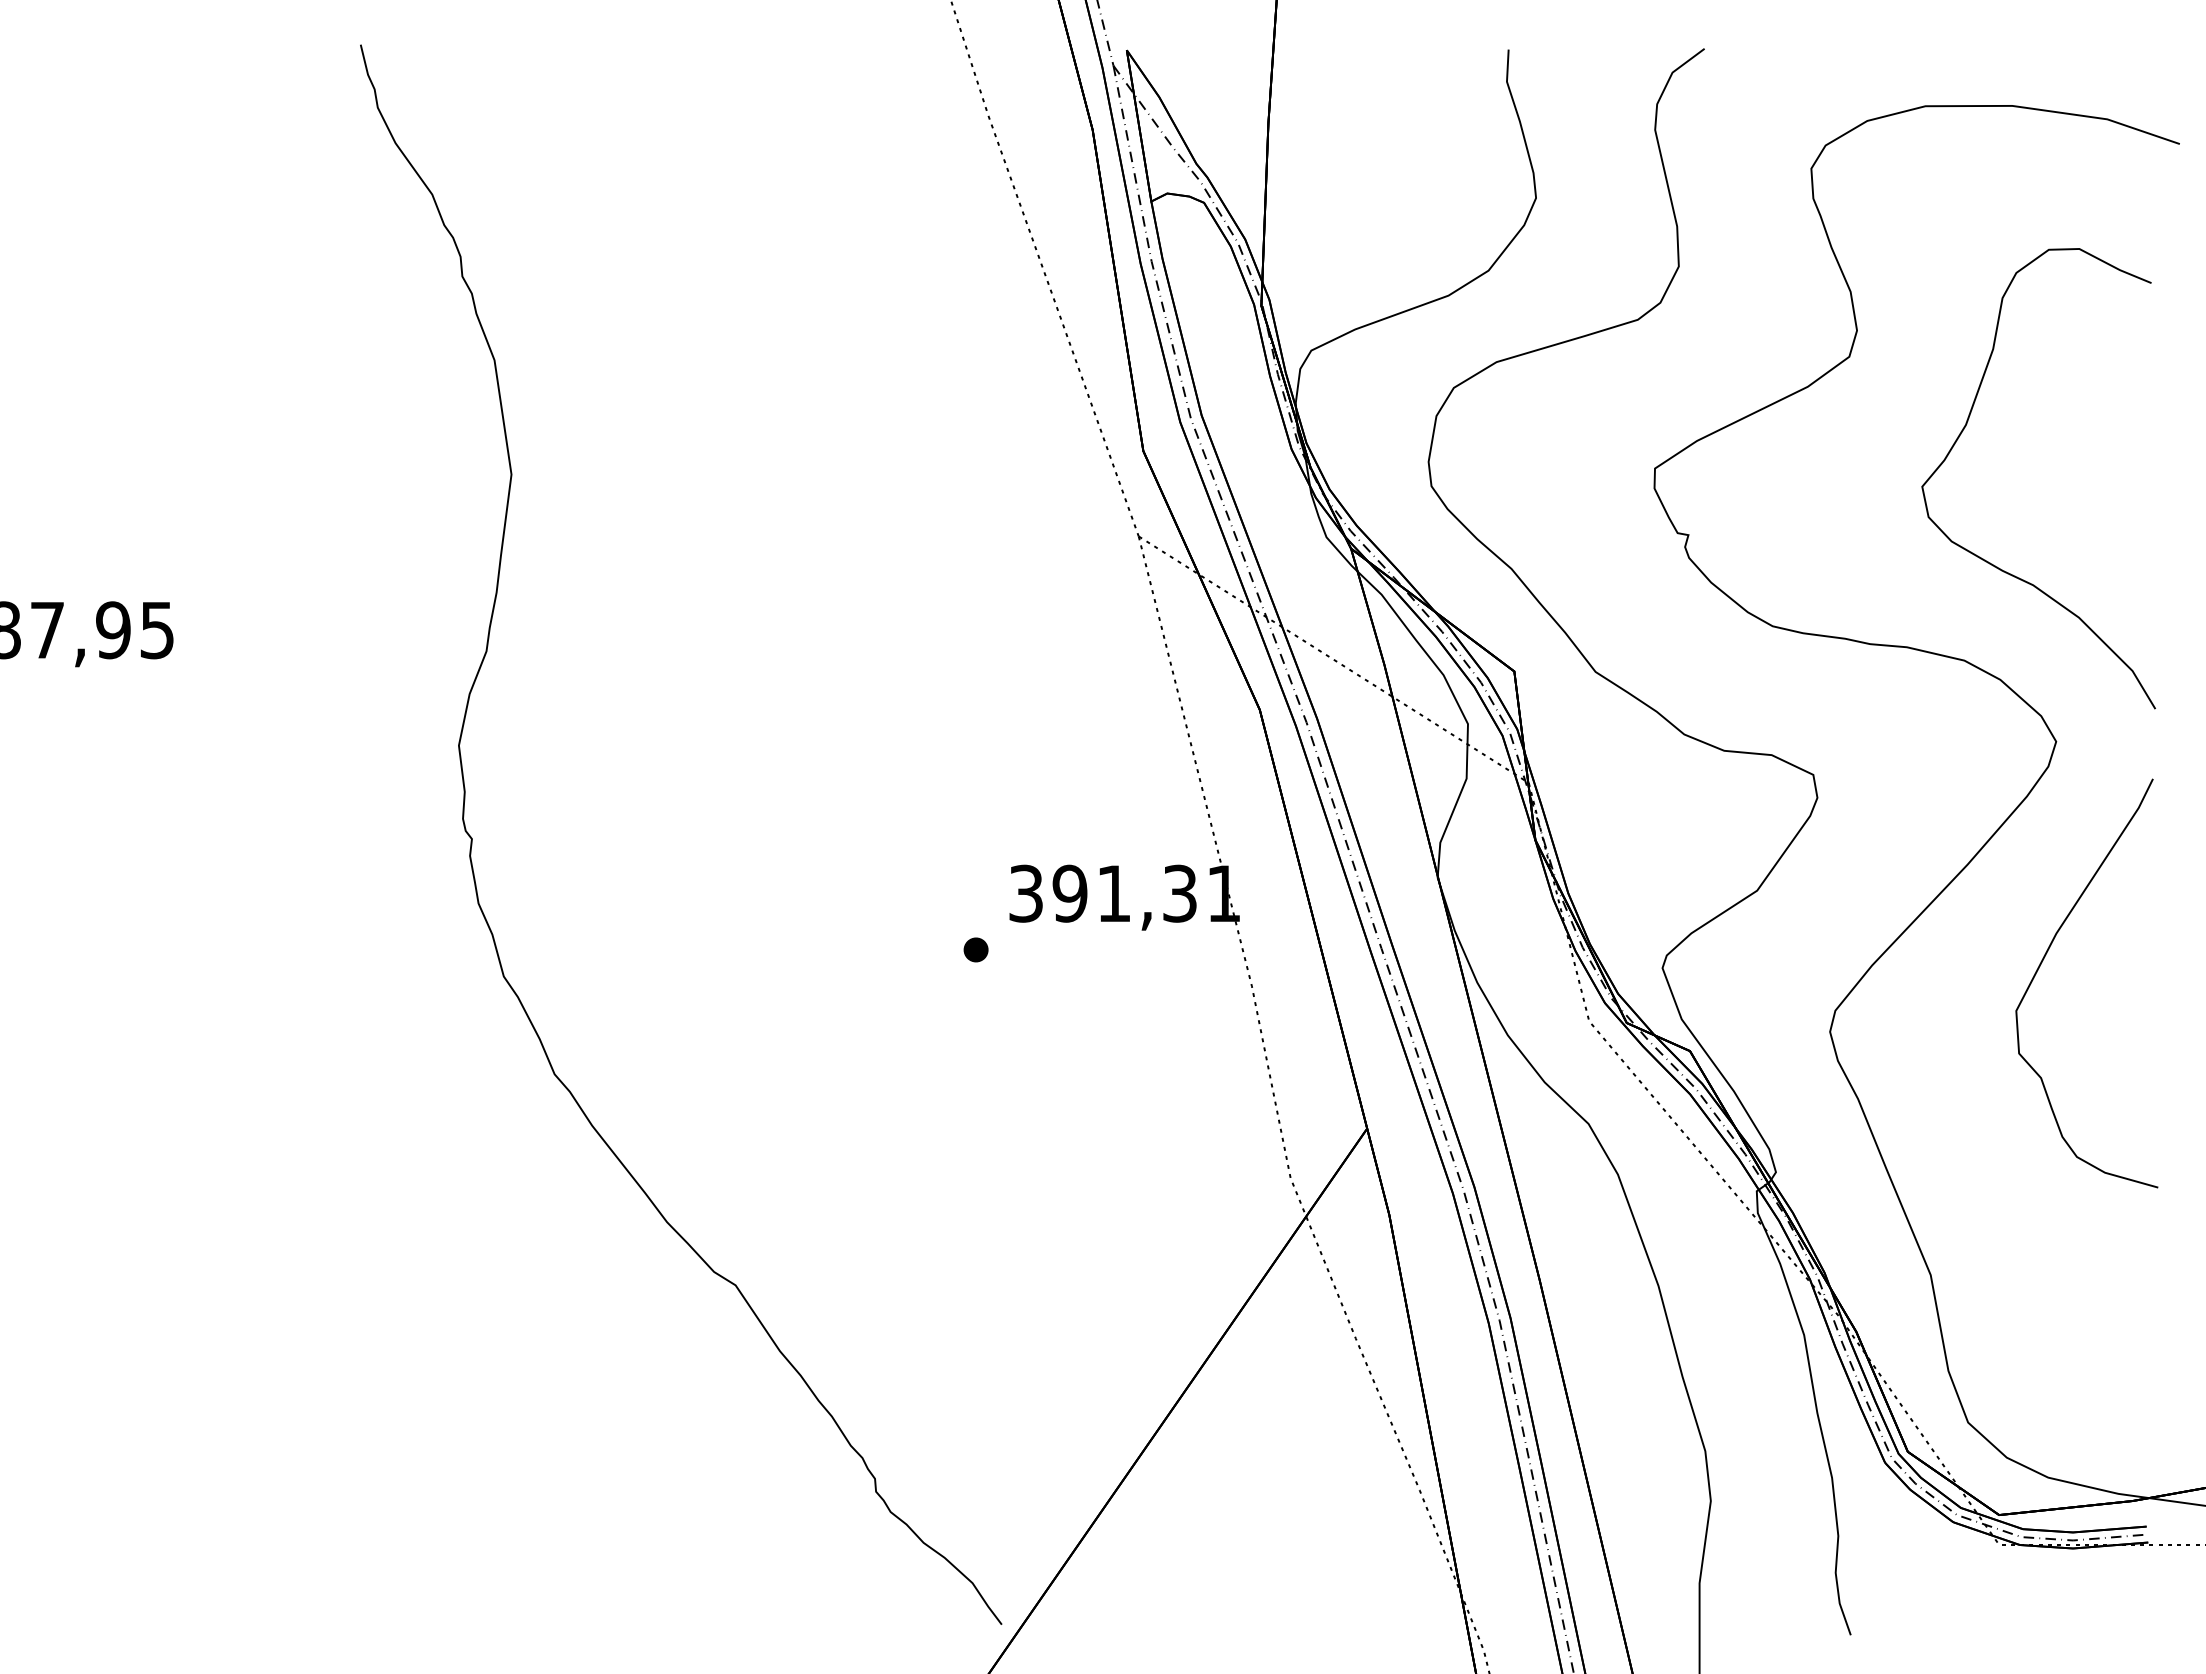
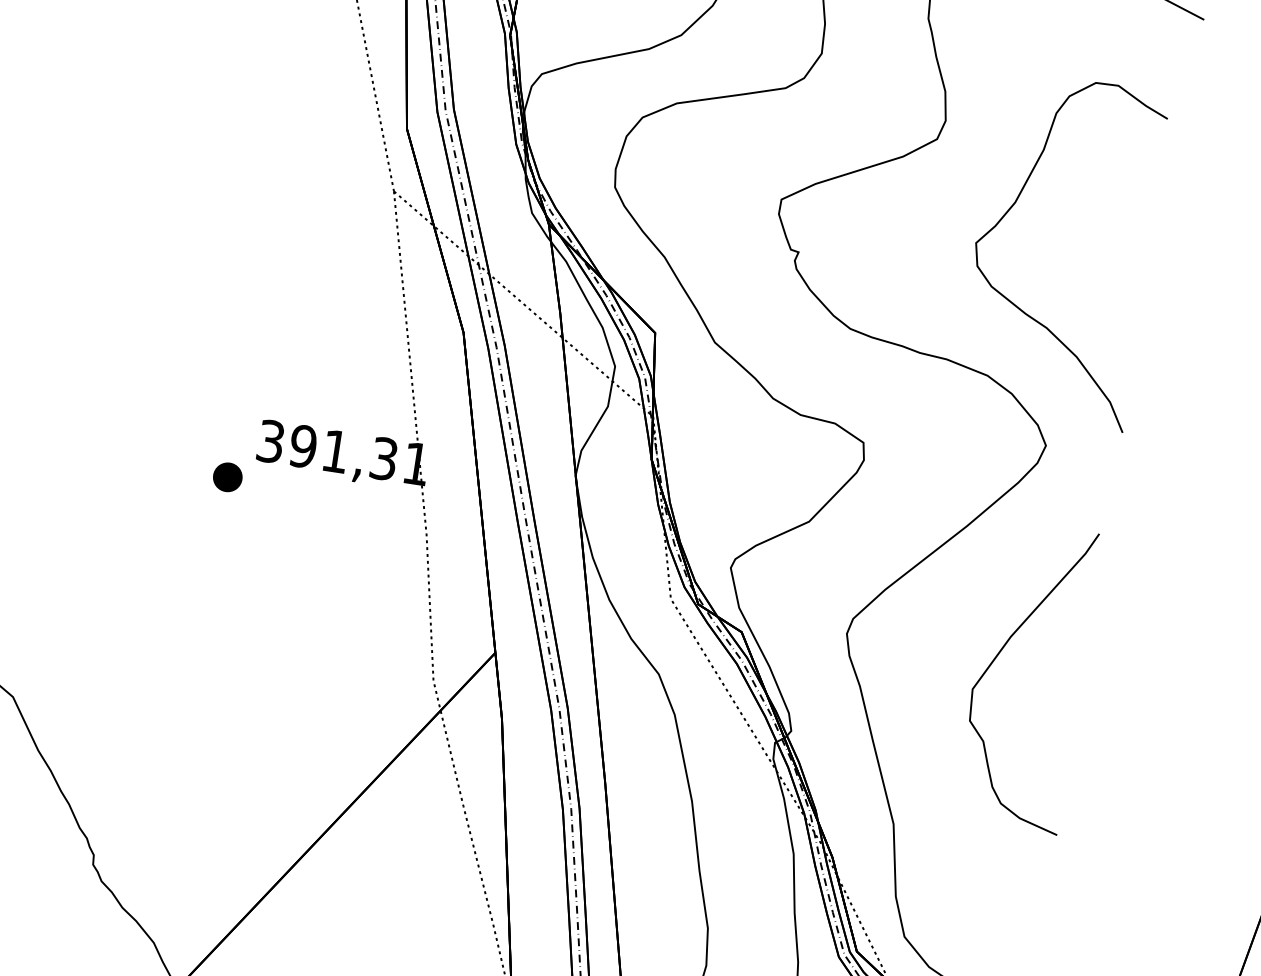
part: (975, 949) -> (227, 476), size x1.6
curve: (2042, 962) -> (997, 656), moved

